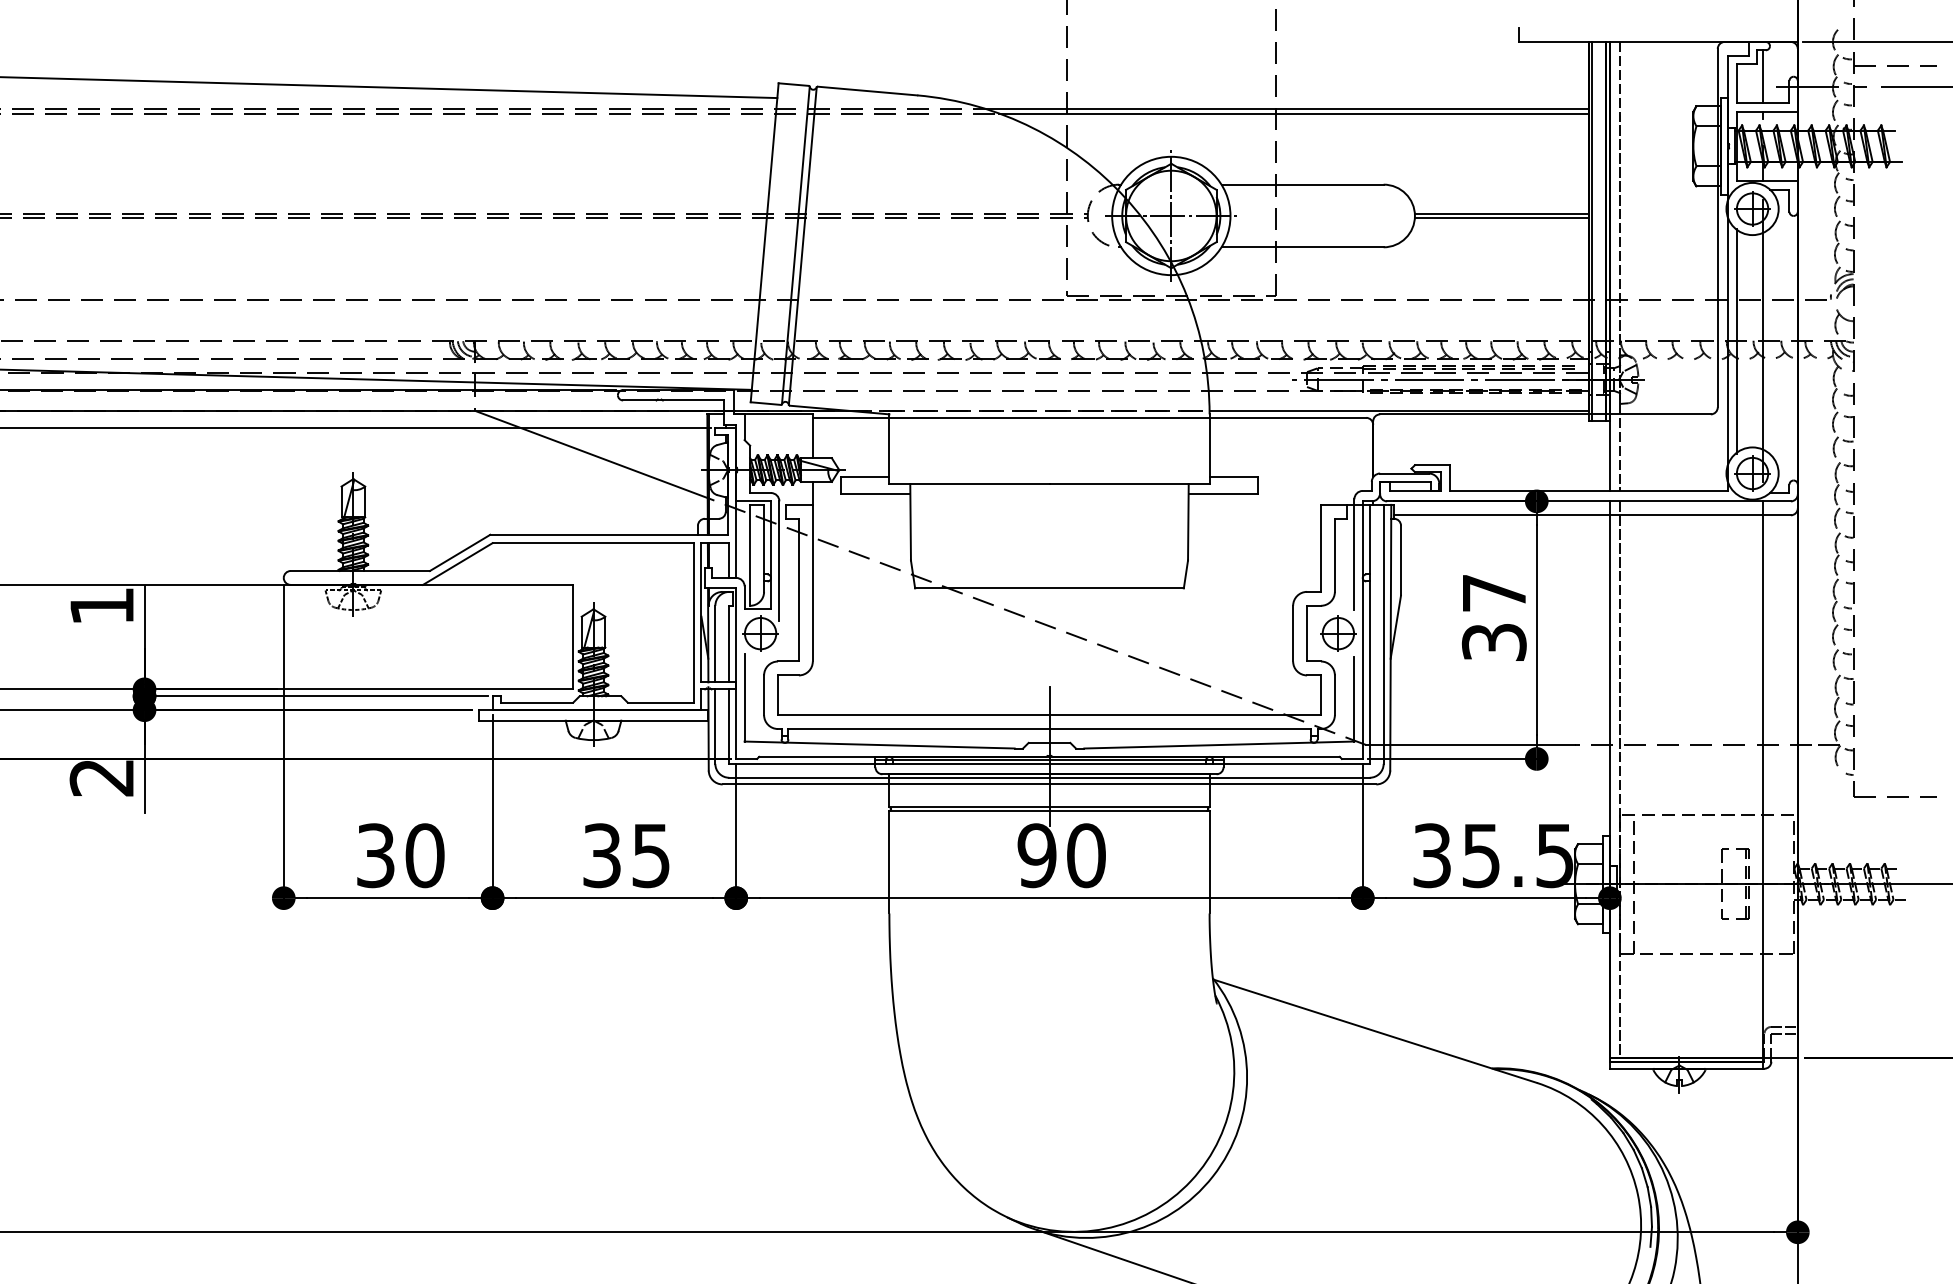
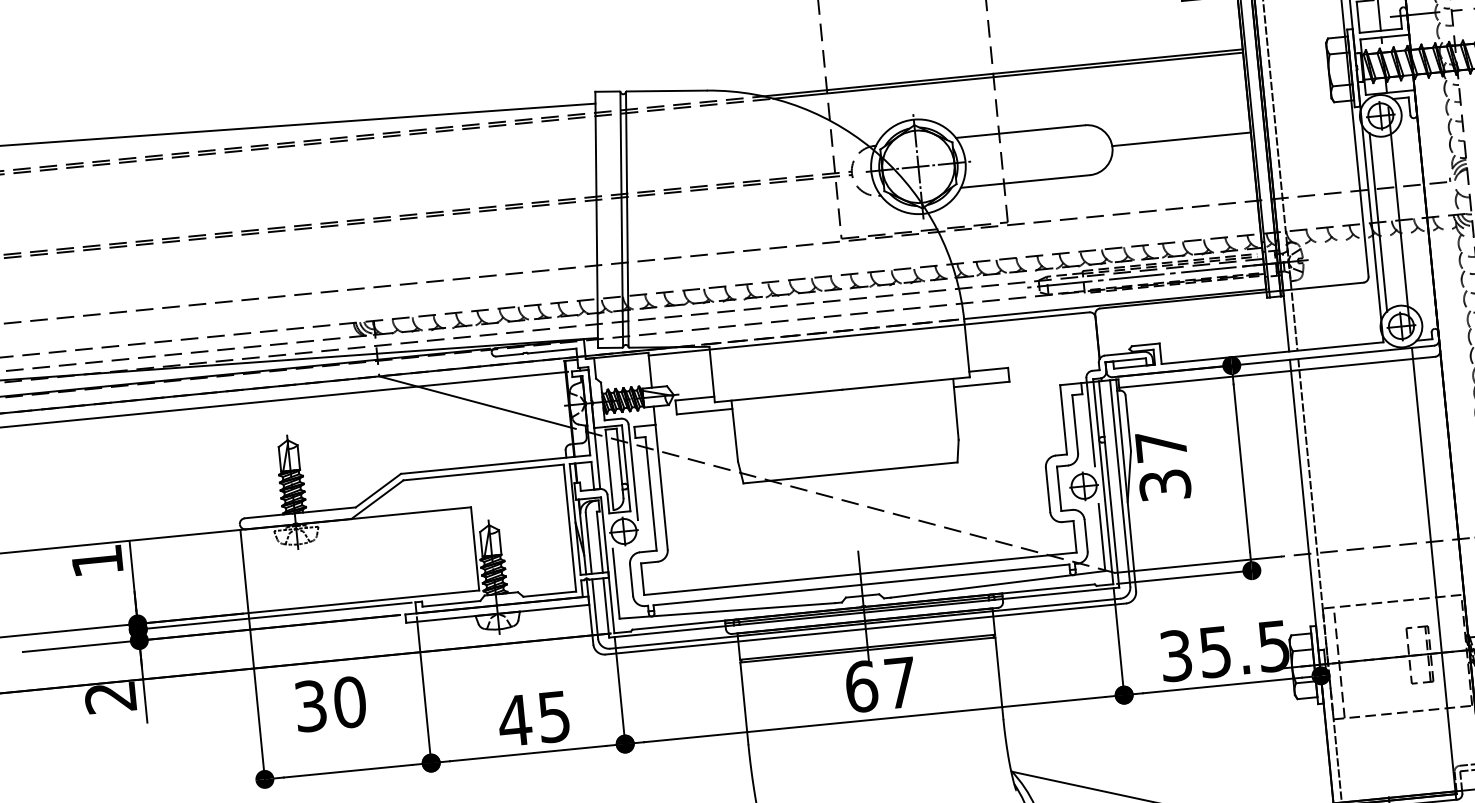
line: (1501, 218) -> (1181, 143), removed
text: (1494, 617) -> (1163, 465), moved
text: (400, 855) -> (330, 704), moved
text: (601, 855) -> (514, 720), 35 -> 45
text: (1061, 855) -> (880, 684), 90 -> 67

